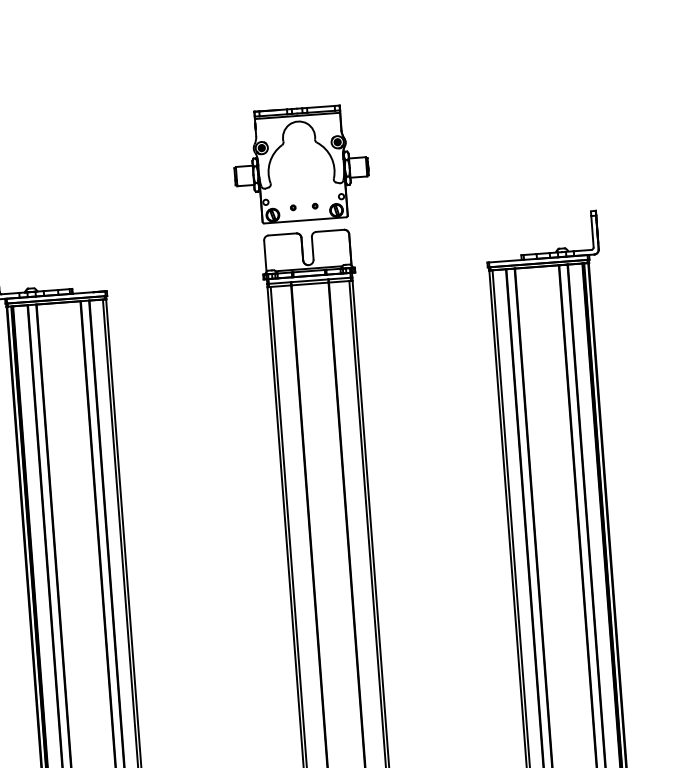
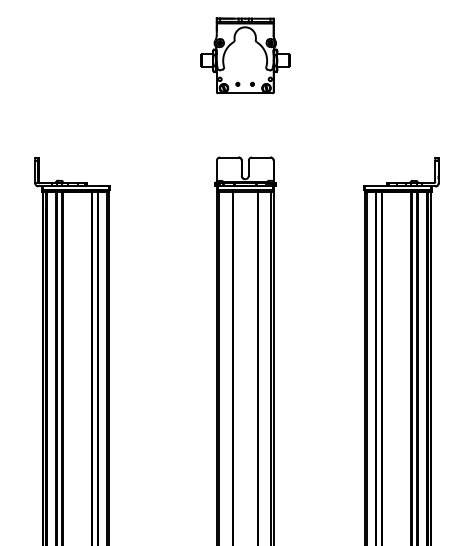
part: (301, 163) -> (245, 55), moved

